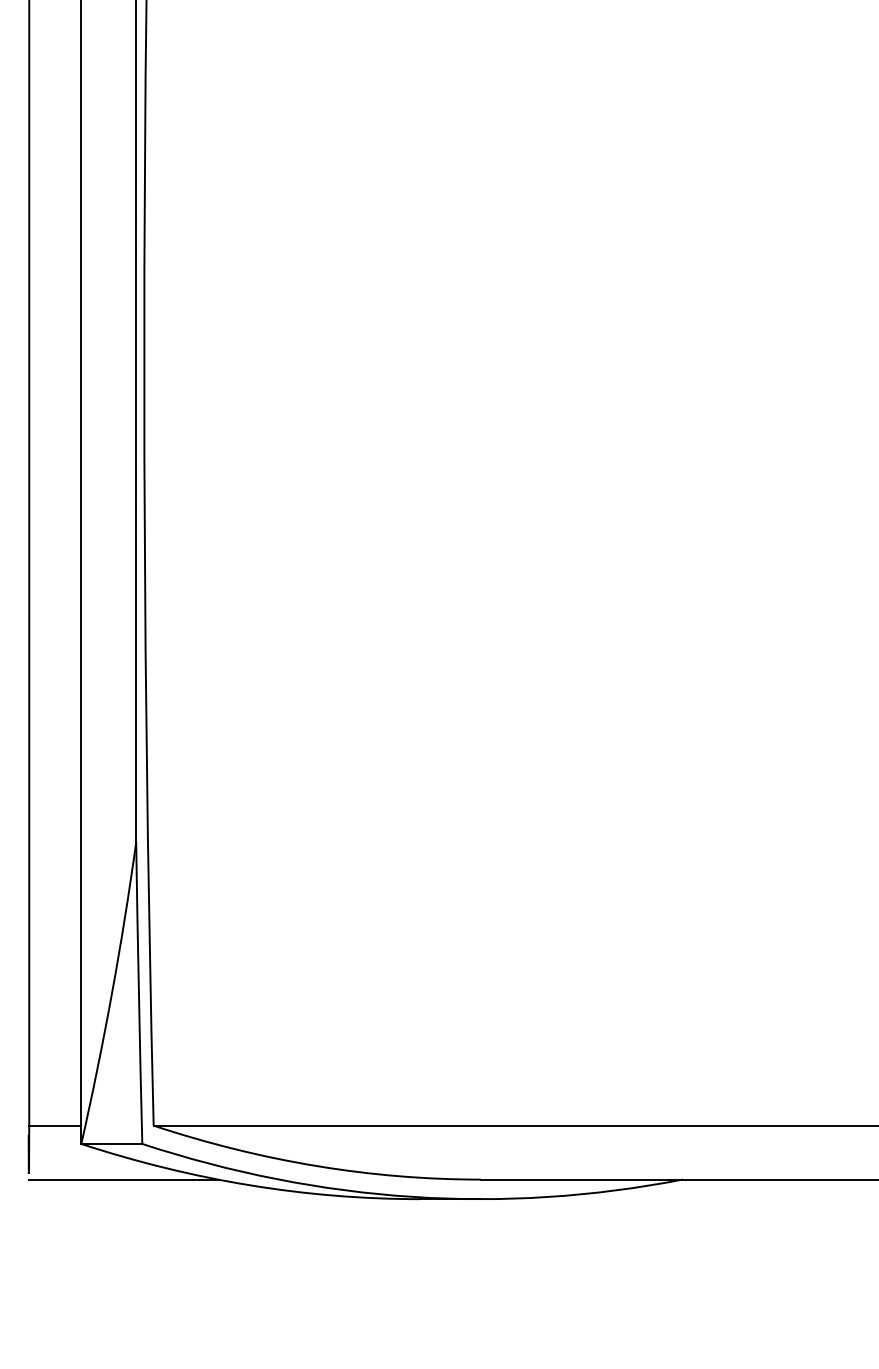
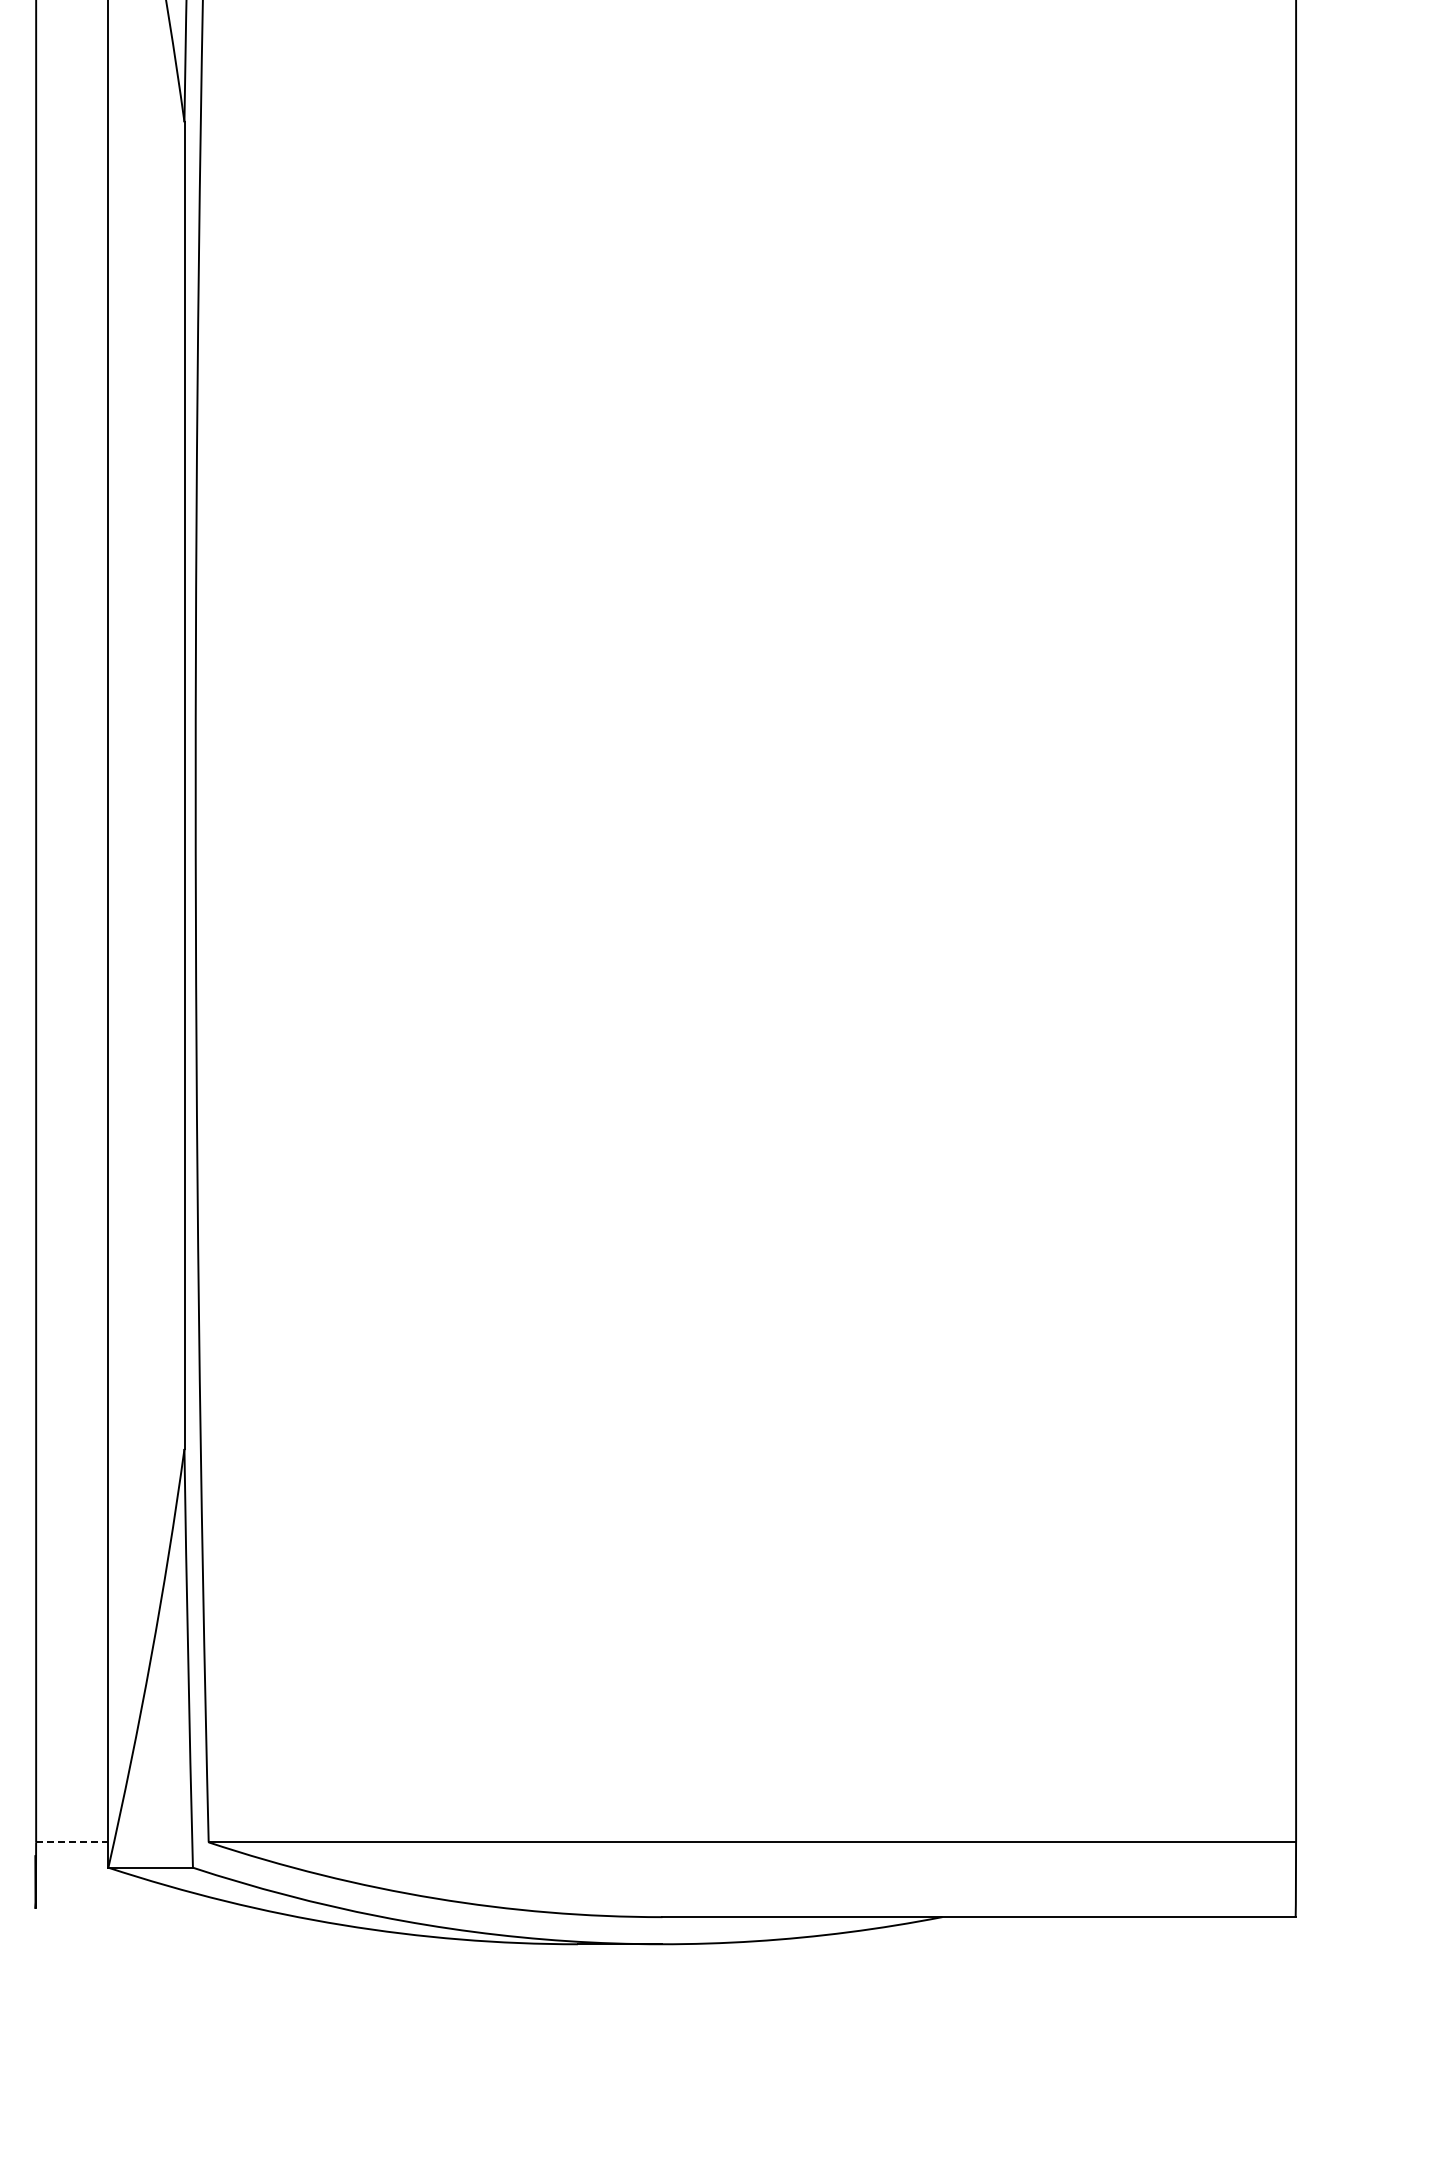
line: (55, 1125) -> (72, 1842), solid -> dashed
line: (123, 1179) -> (166, 1917), removed

